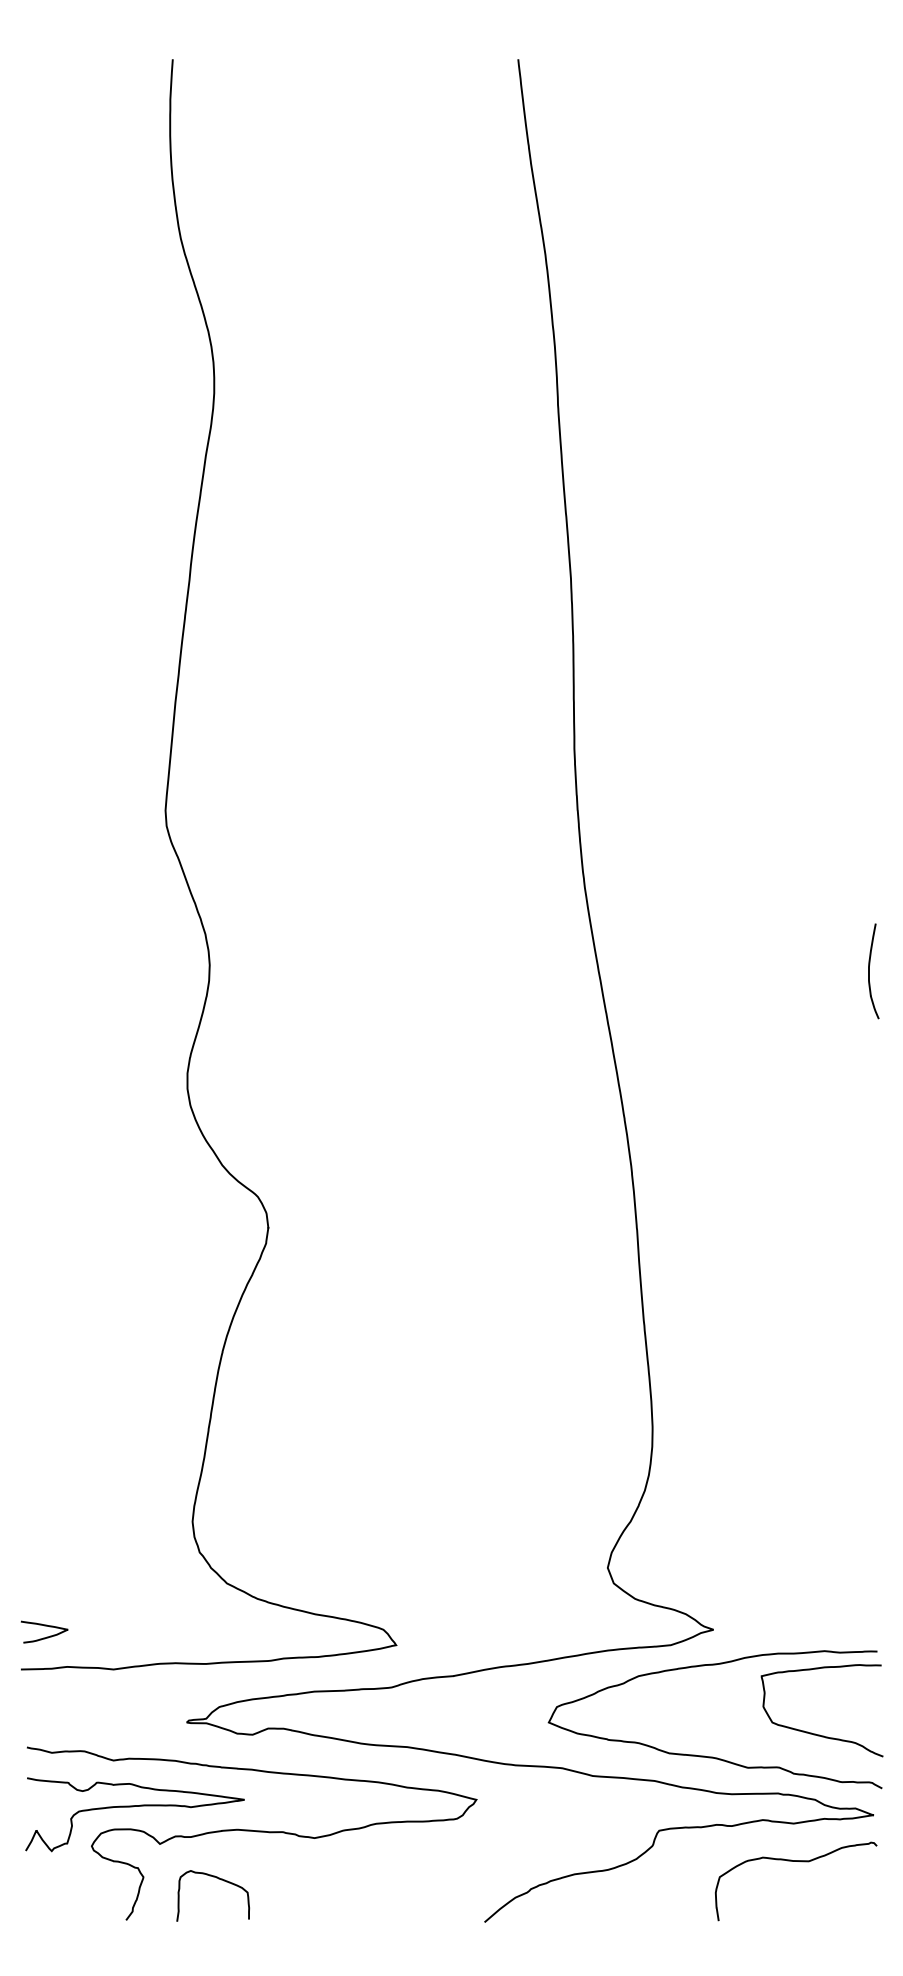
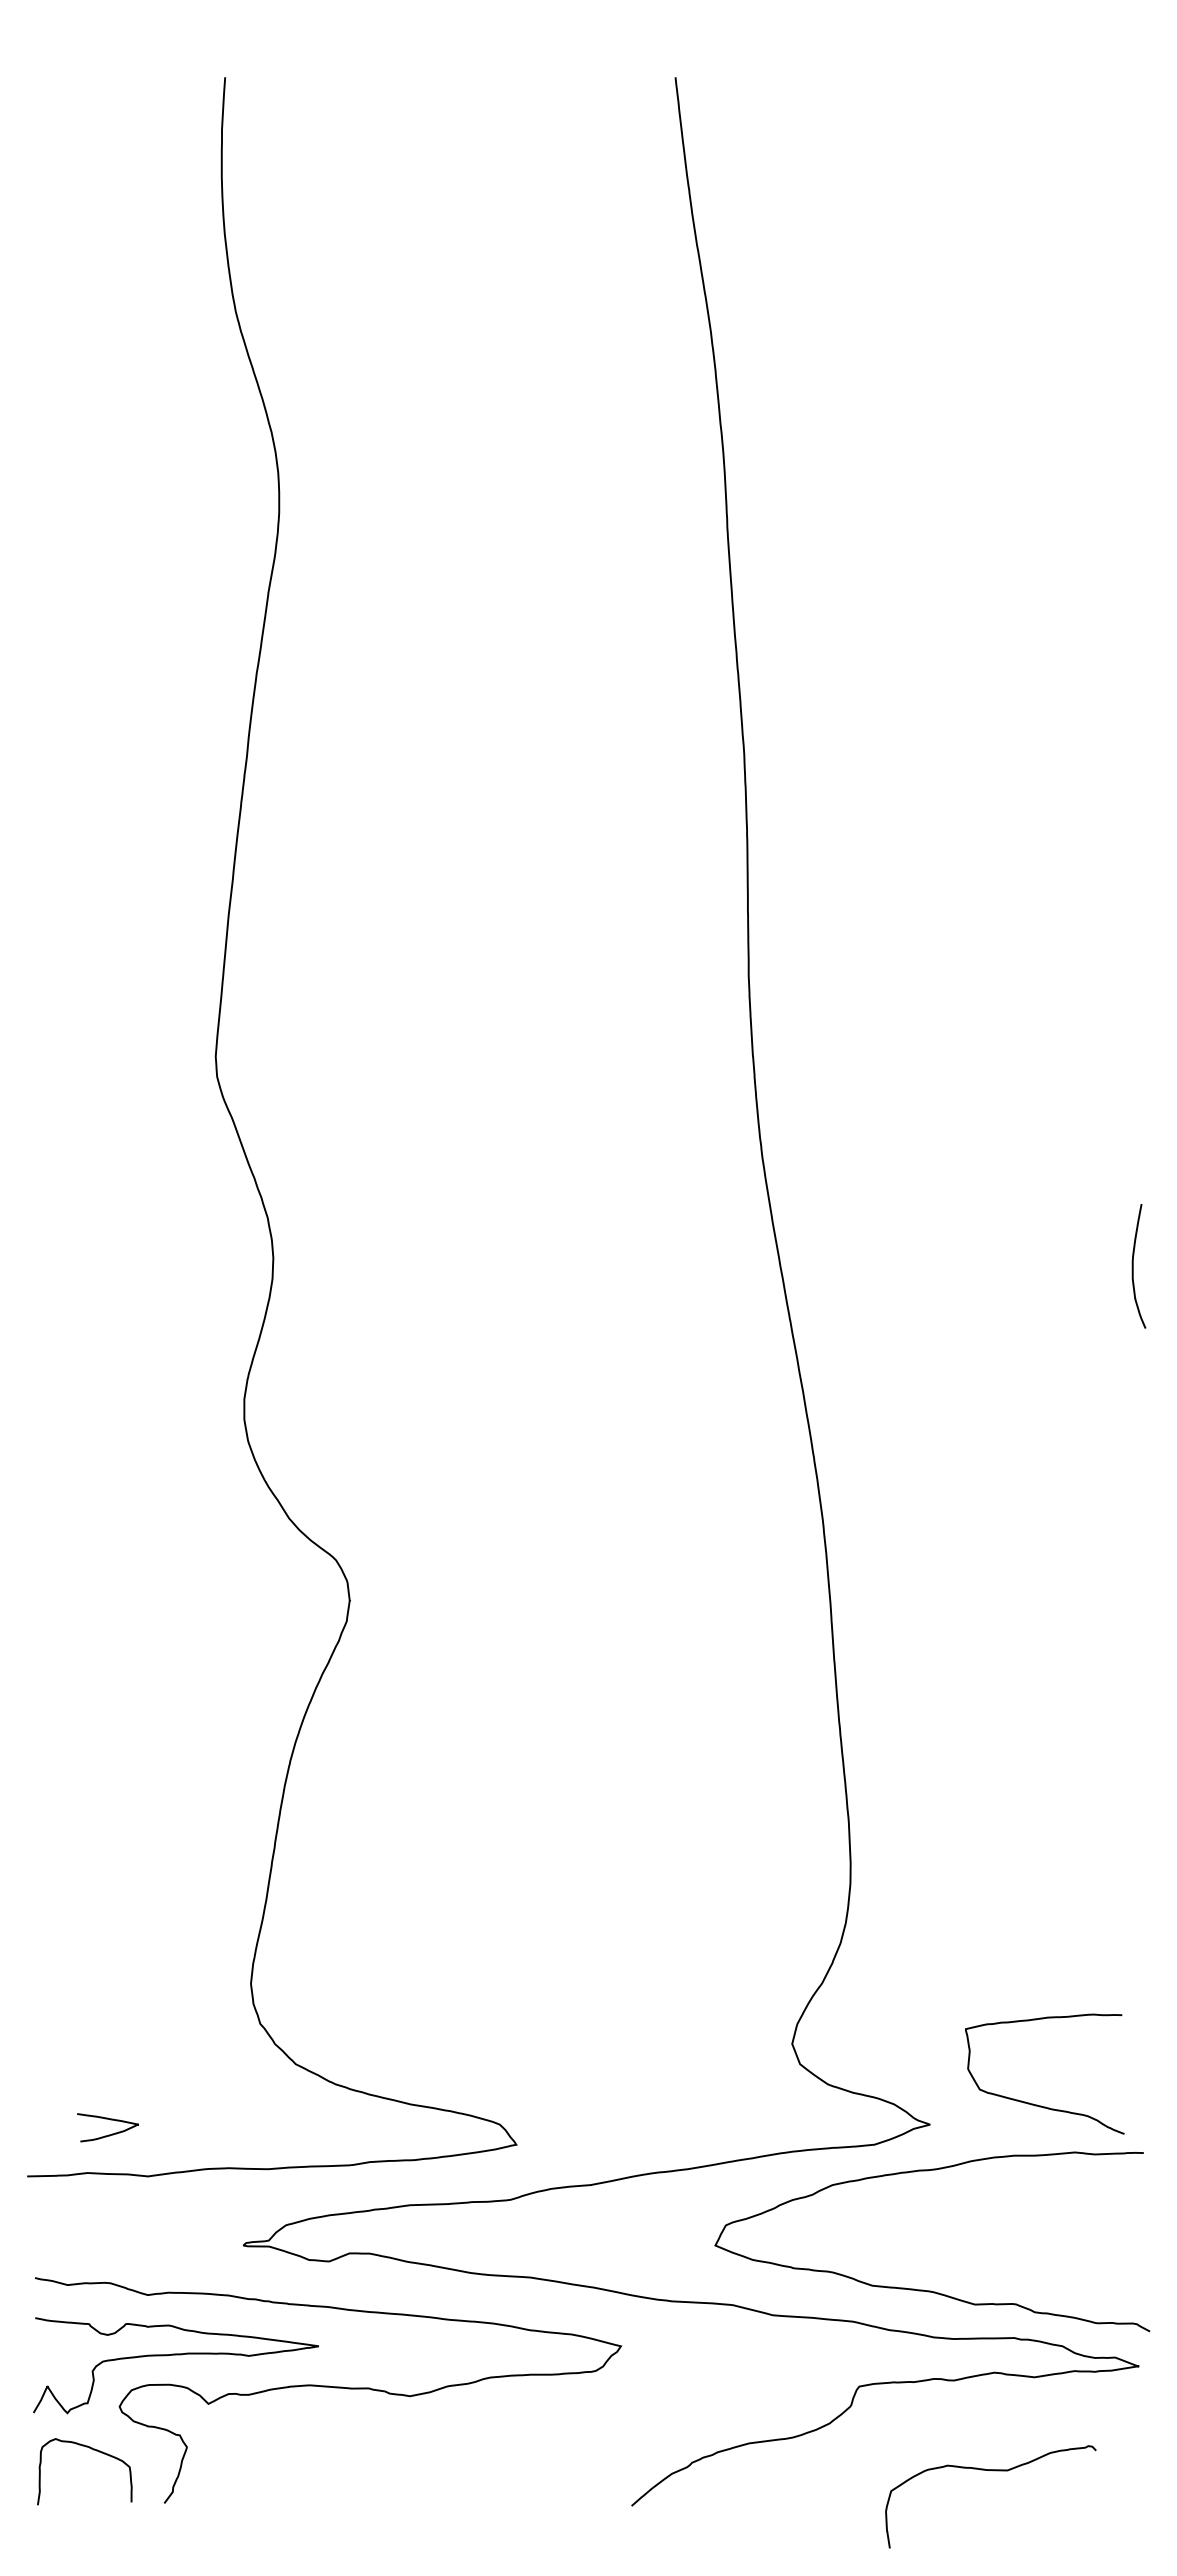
curve: (44, 1637) -> (108, 2134), moved
curve: (816, 1734) -> (1037, 2104), moved
curve: (797, 1862) -> (992, 2471), moved
curve: (219, 1879) -> (93, 2450), moved

